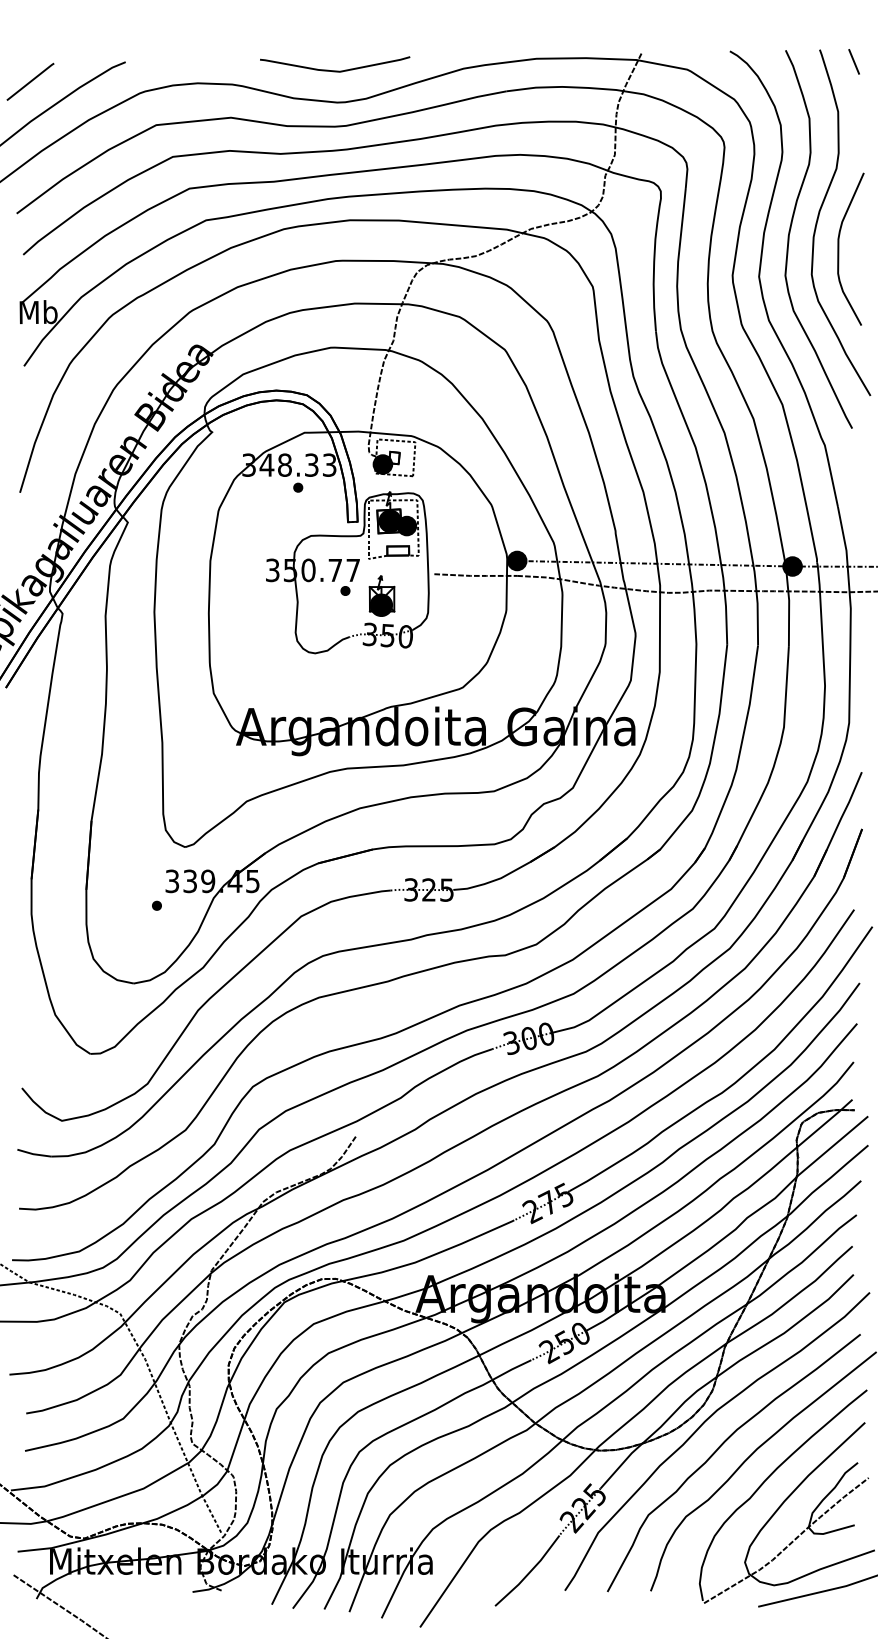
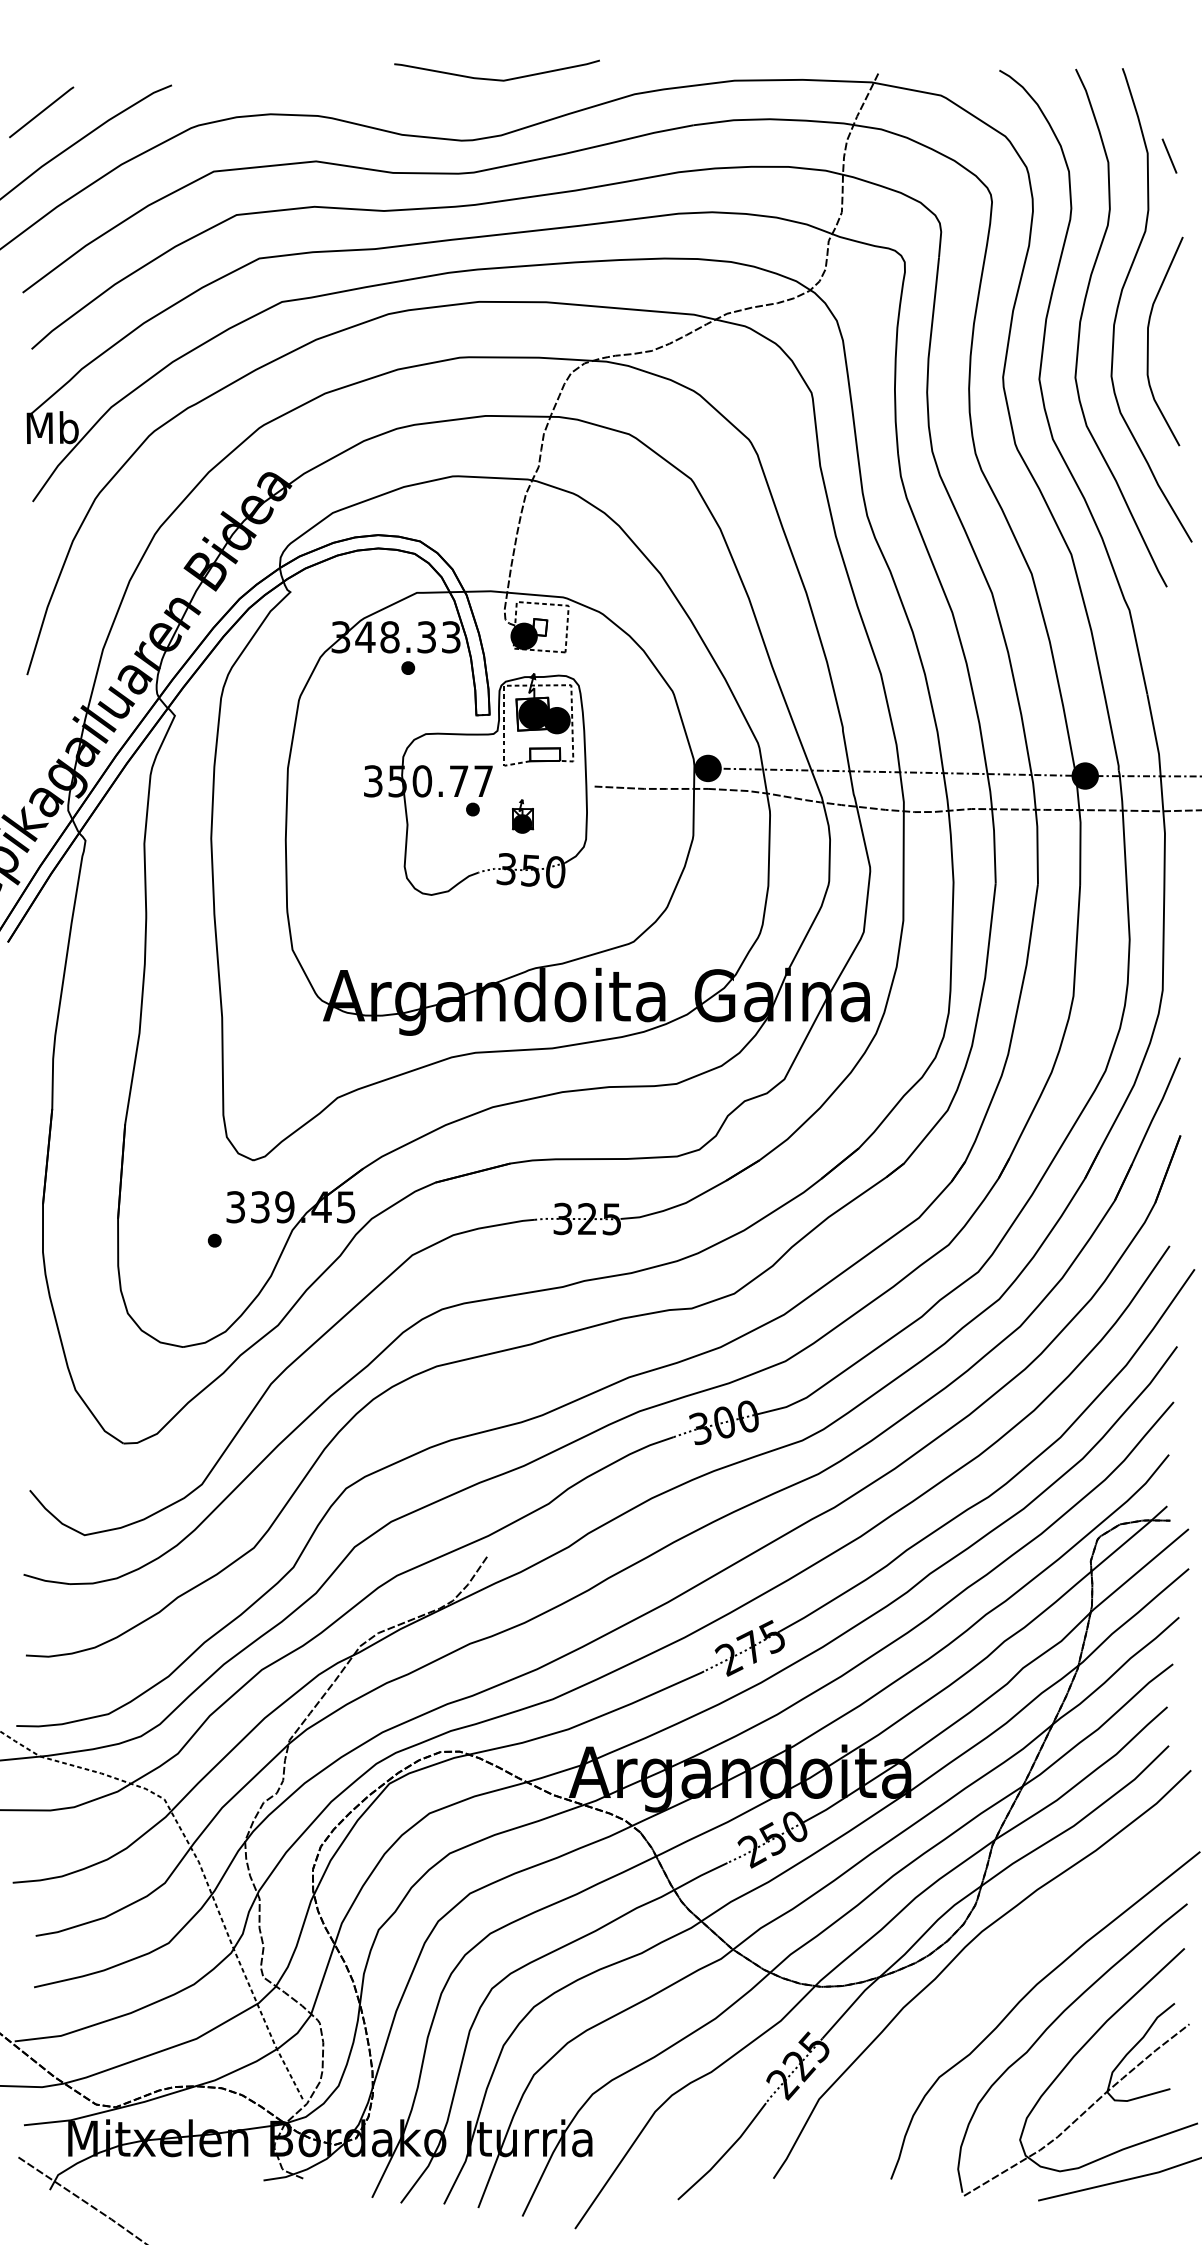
line: (853, 61) -> (1168, 155), moved
curve: (335, 70) -> (497, 78), moved
part: (381, 595) -> (522, 815), size x0.6
curve: (716, 1452) -> (981, 1989), removed

